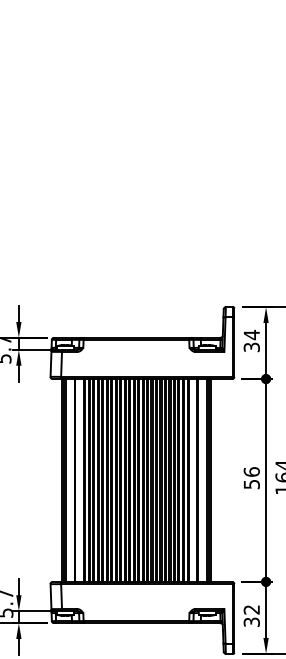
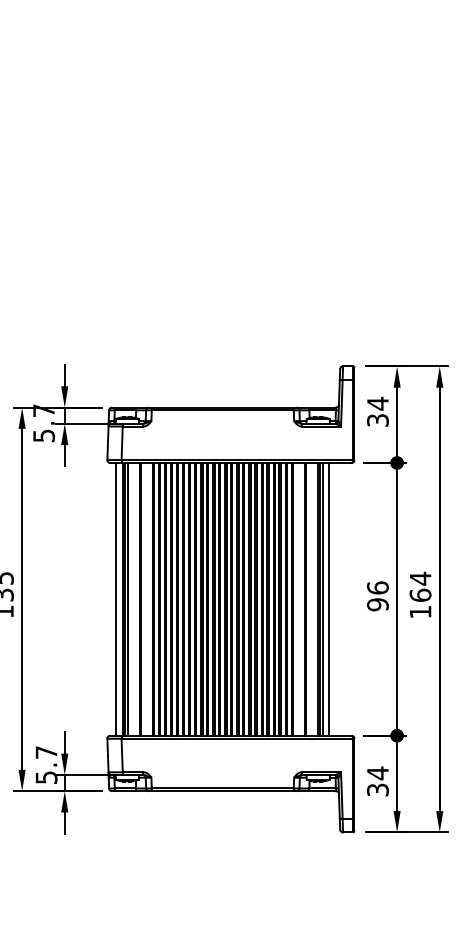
line: (57, 480) -> (116, 599), added
line: (215, 480) -> (329, 599), added
text: (251, 484) -> (377, 604), 56 -> 96
text: (251, 609) -> (377, 773), 32 -> 34

